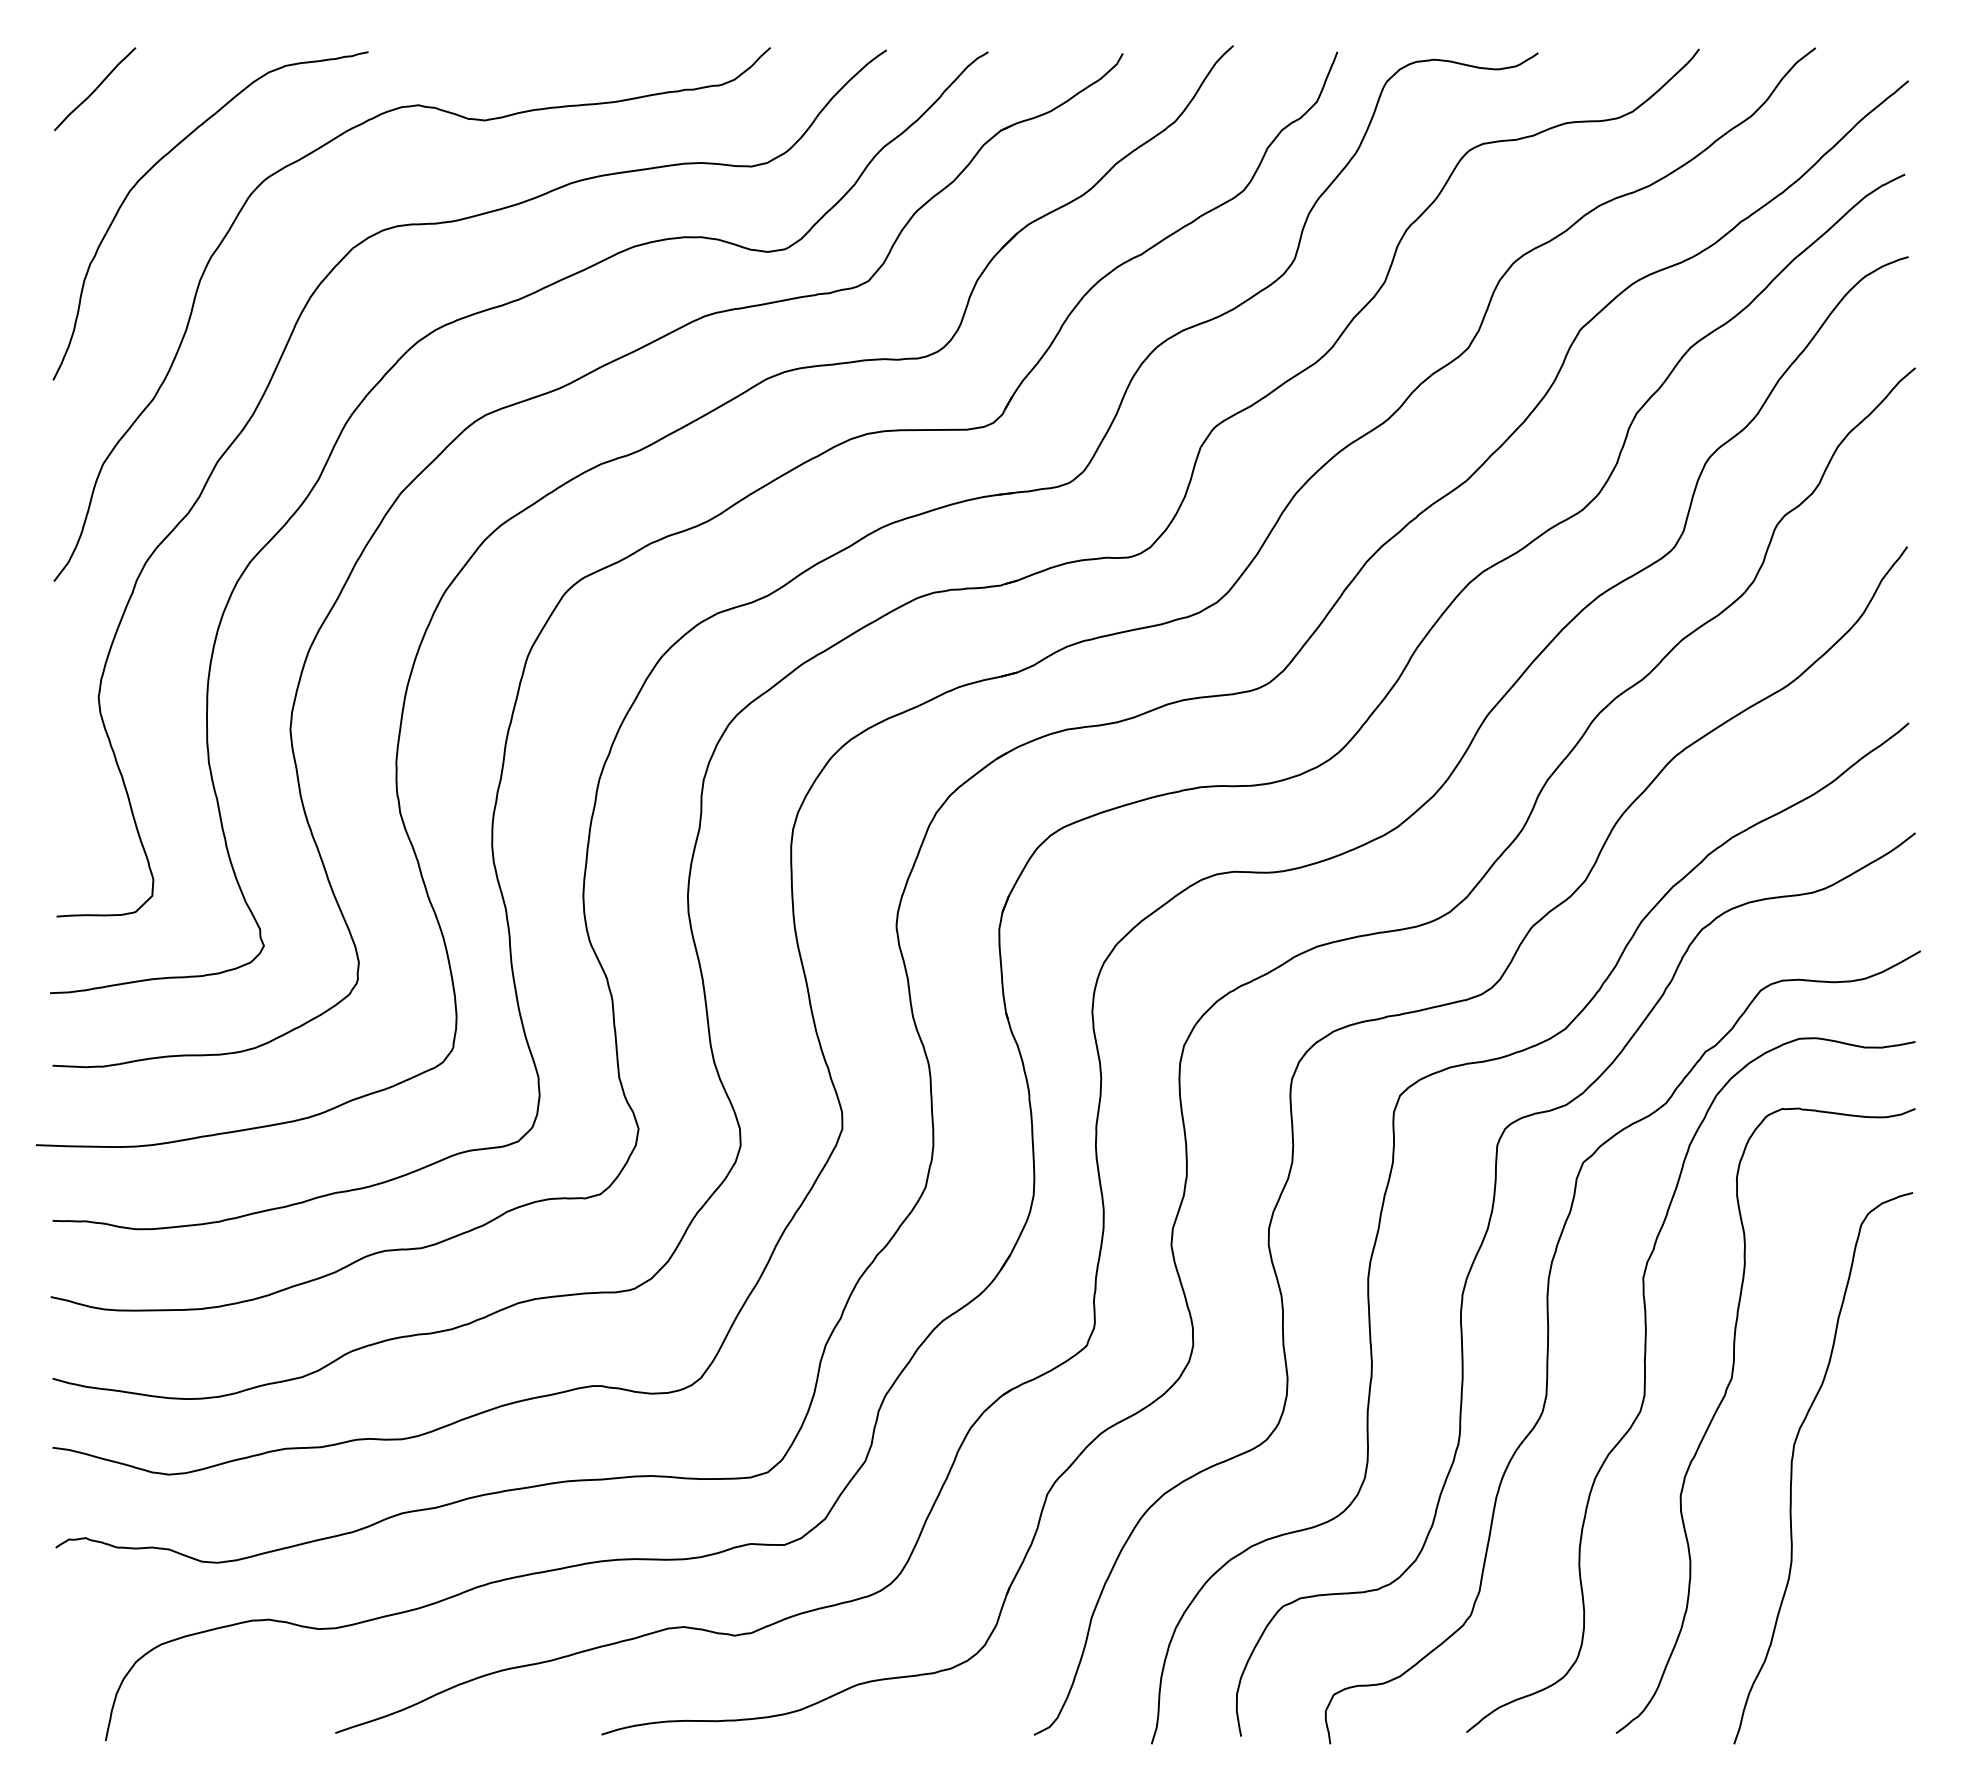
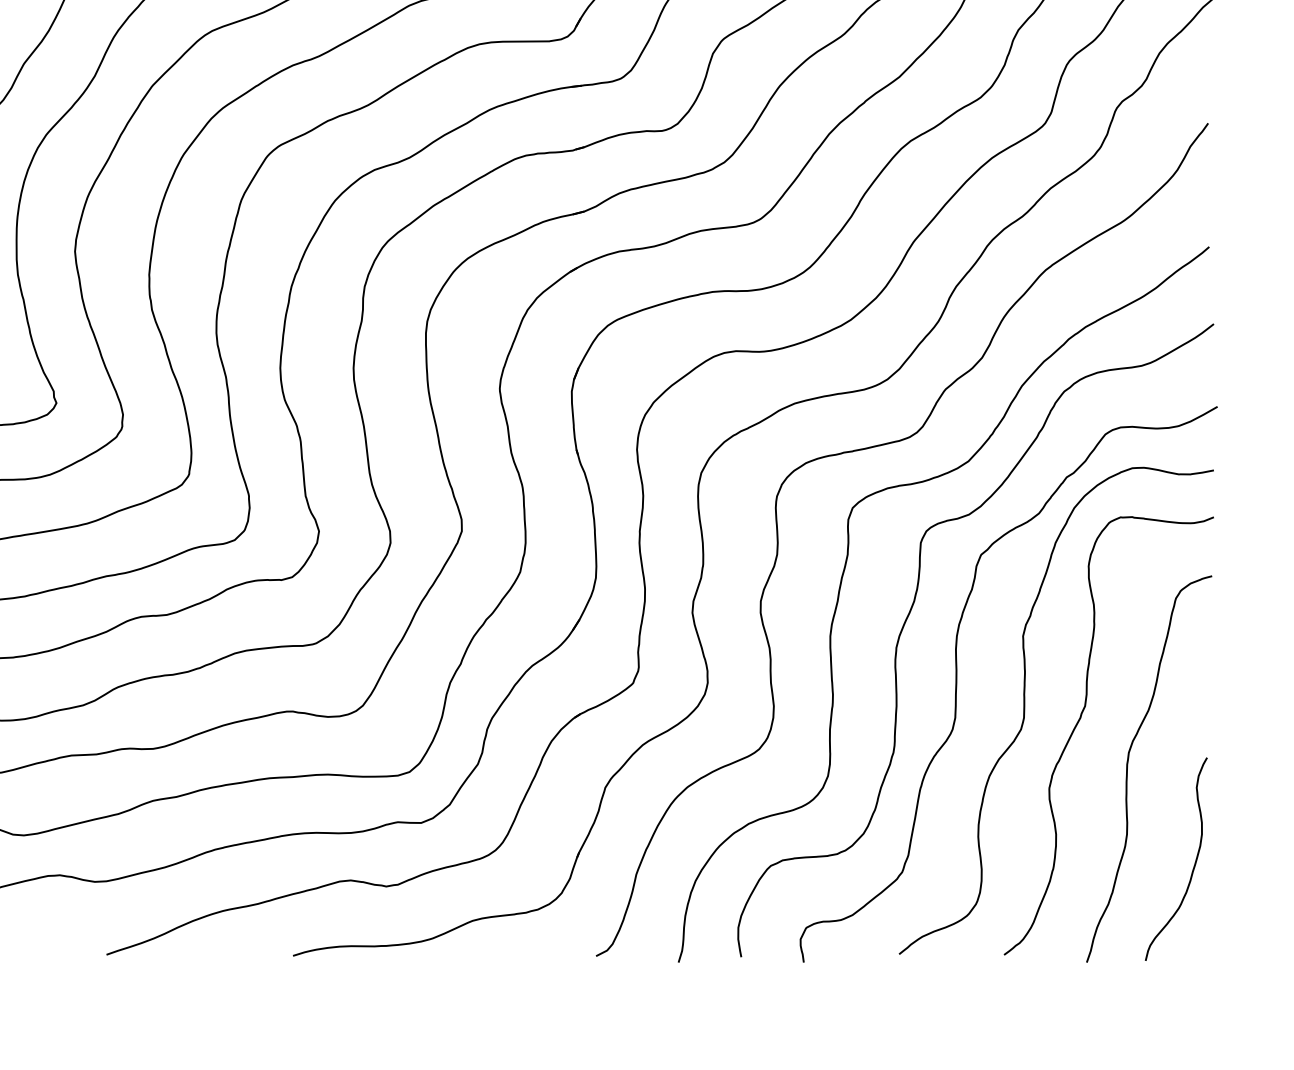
curve: (1887, 1604) -> (1194, 864), added

